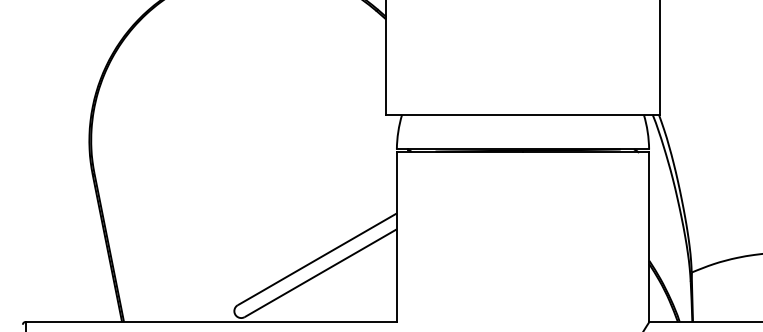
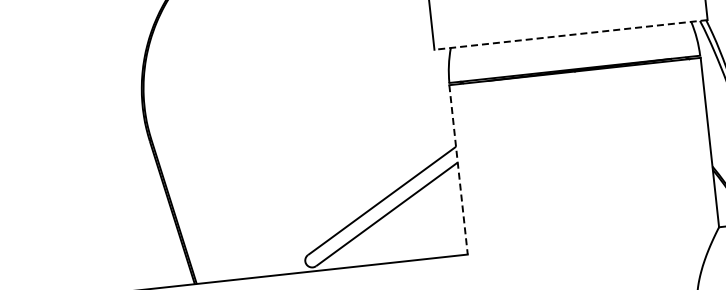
line: (522, 114) -> (570, 34), solid -> dashed
line: (396, 237) -> (458, 170), solid -> dashed

